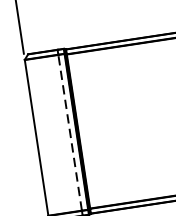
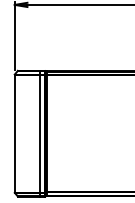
line: (70, 132) -> (40, 133), dashed -> solid

